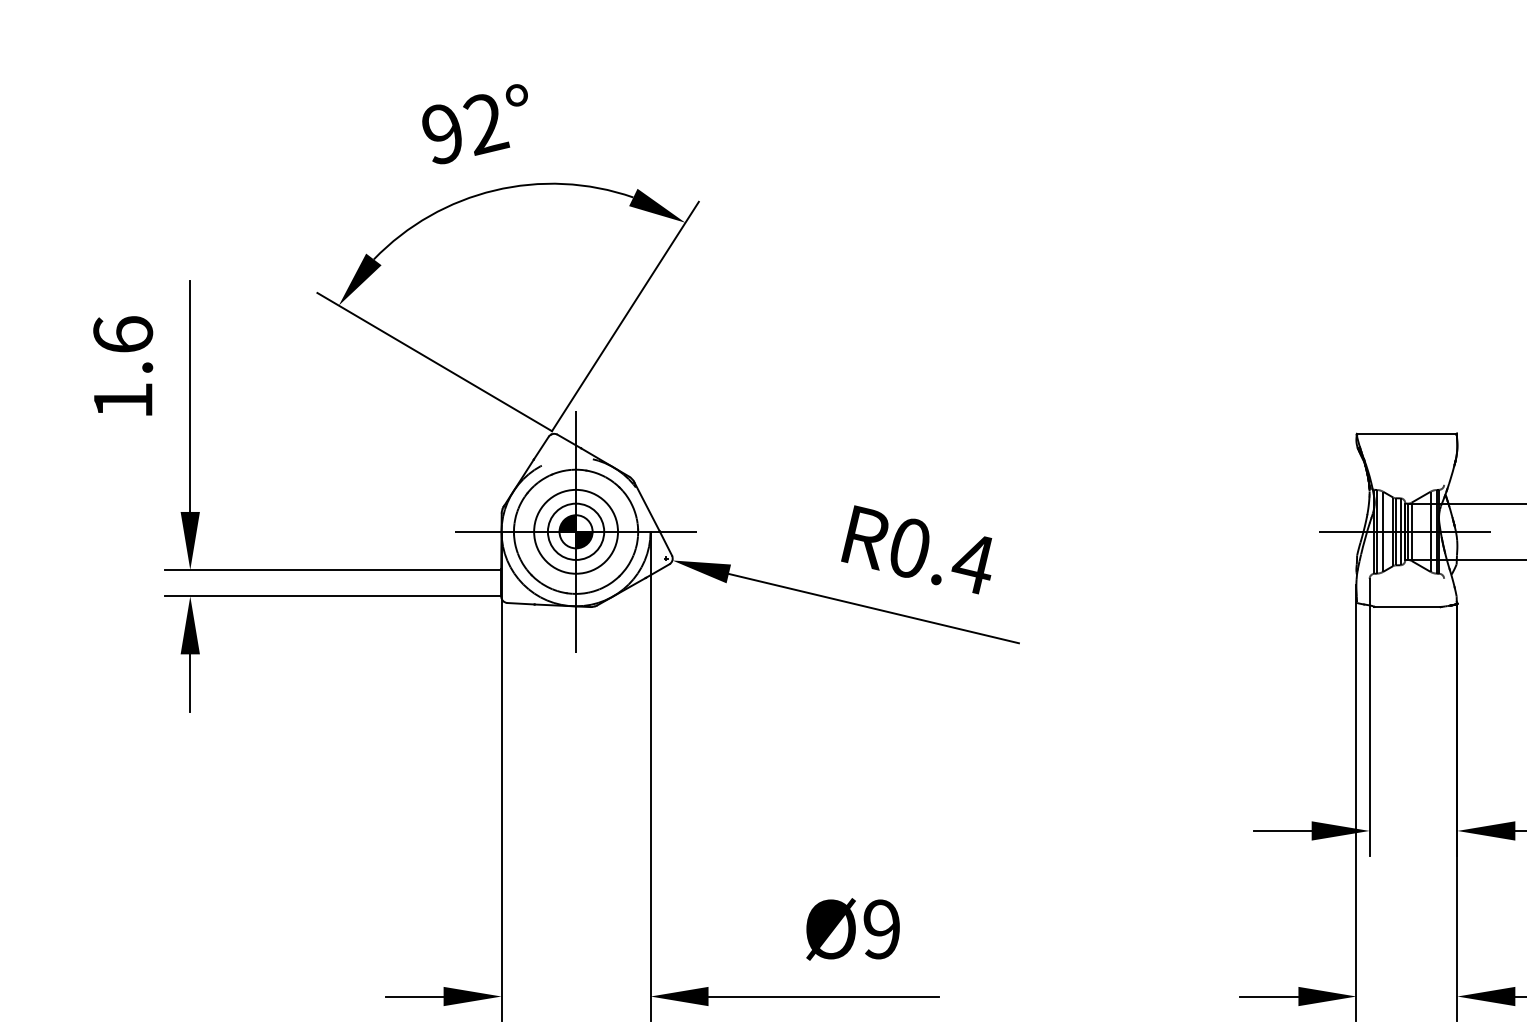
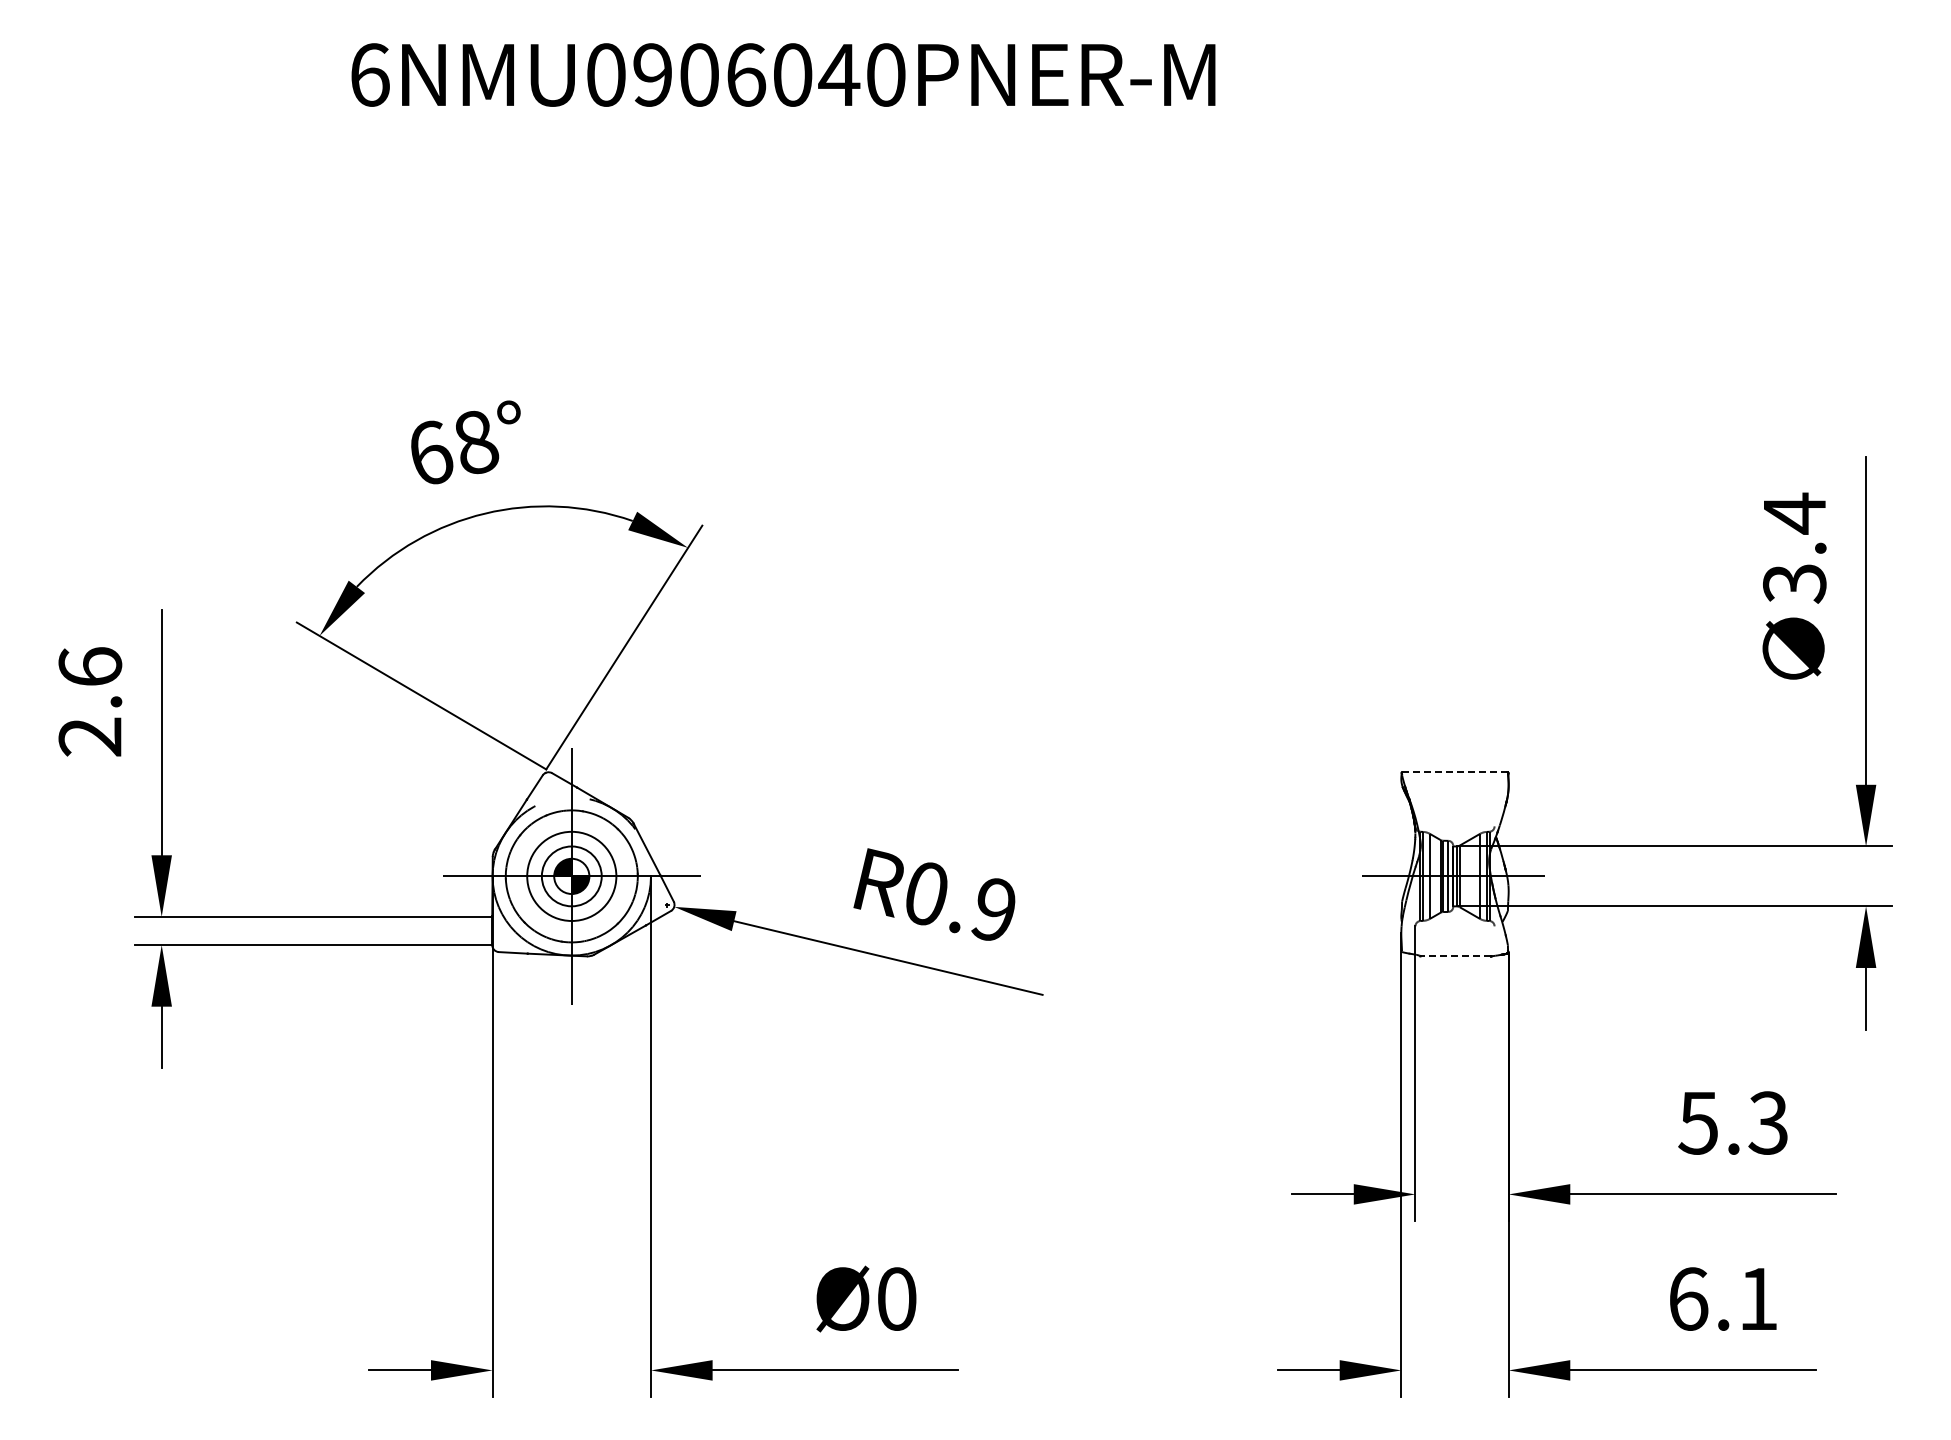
text: (465, 128) -> (454, 447), 92° -> 68°
text: (122, 400) -> (89, 736), 1.6 -> 2.6
line: (1406, 434) -> (1454, 772), solid -> dashed
text: (971, 563) -> (992, 910), R0.4 -> R0.9
line: (1407, 607) -> (1455, 956), solid -> dashed
text: (881, 928) -> (896, 1298), Ø9 -> Ø0

